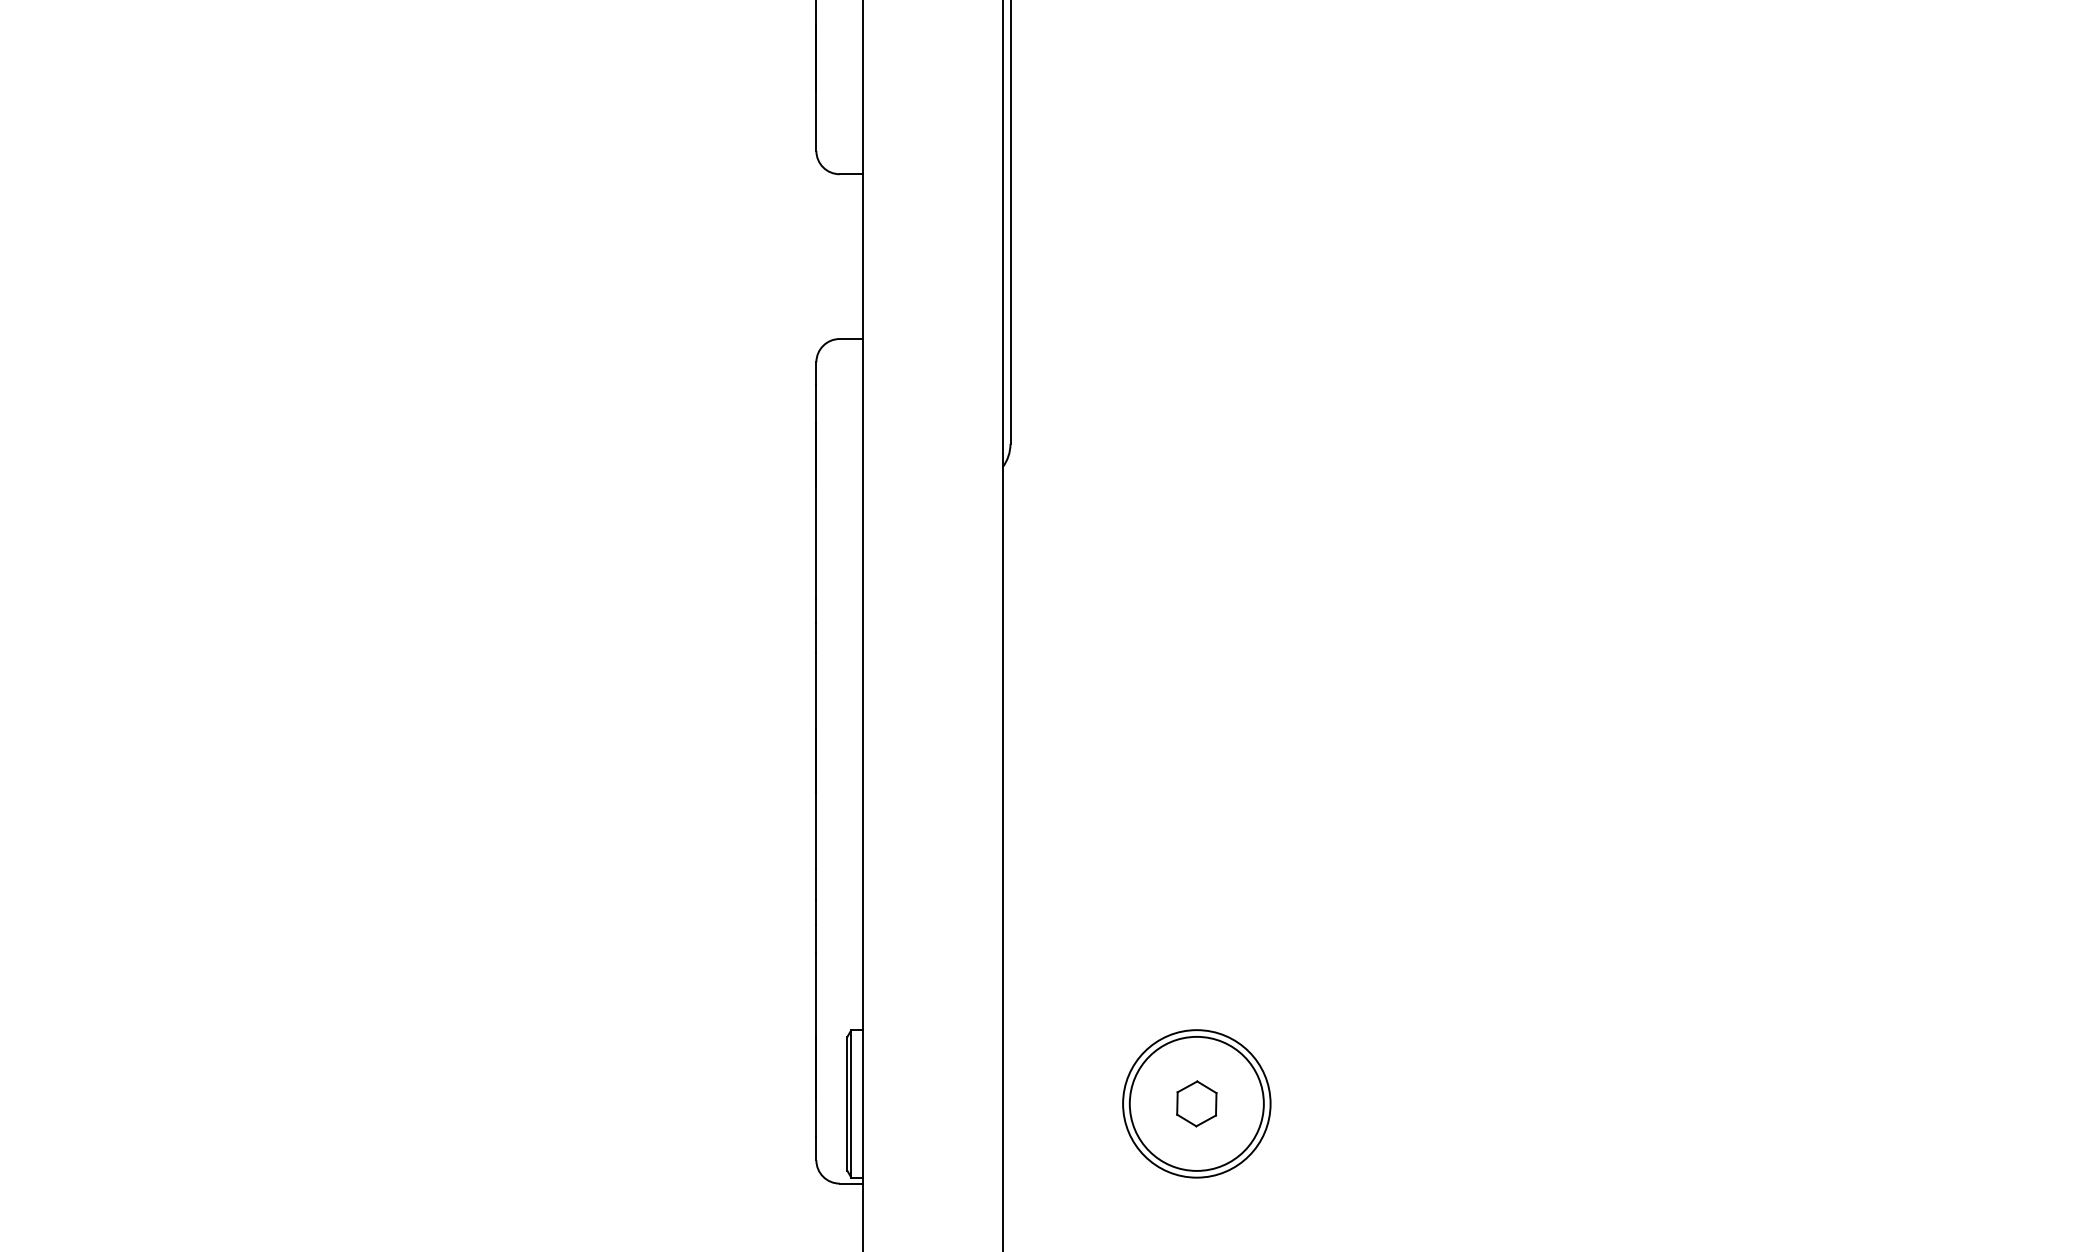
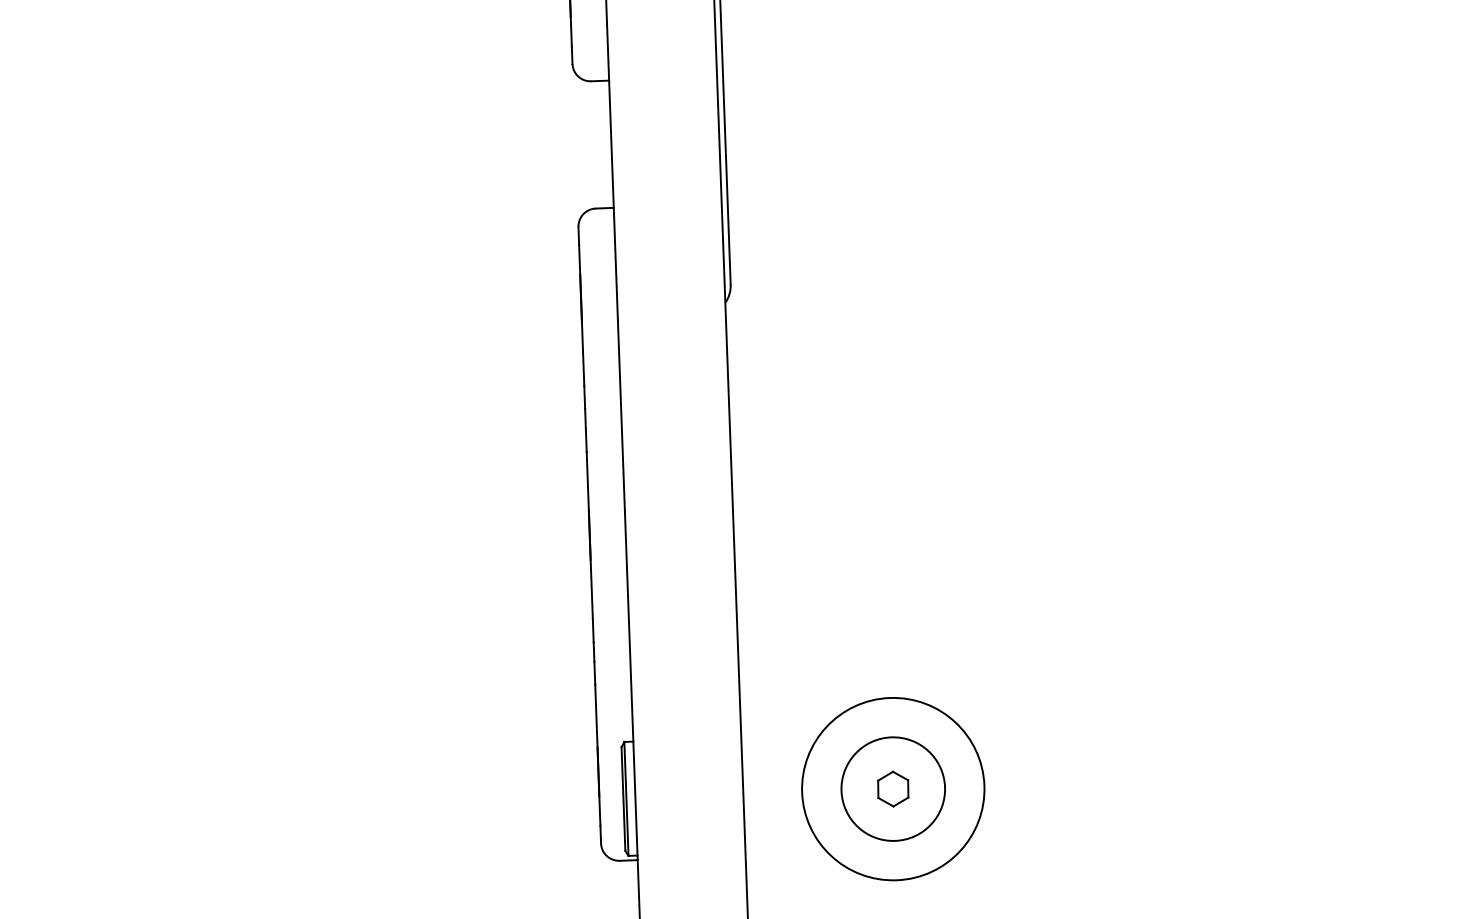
circle: (1196, 1103) -> (893, 788), size x1.6

